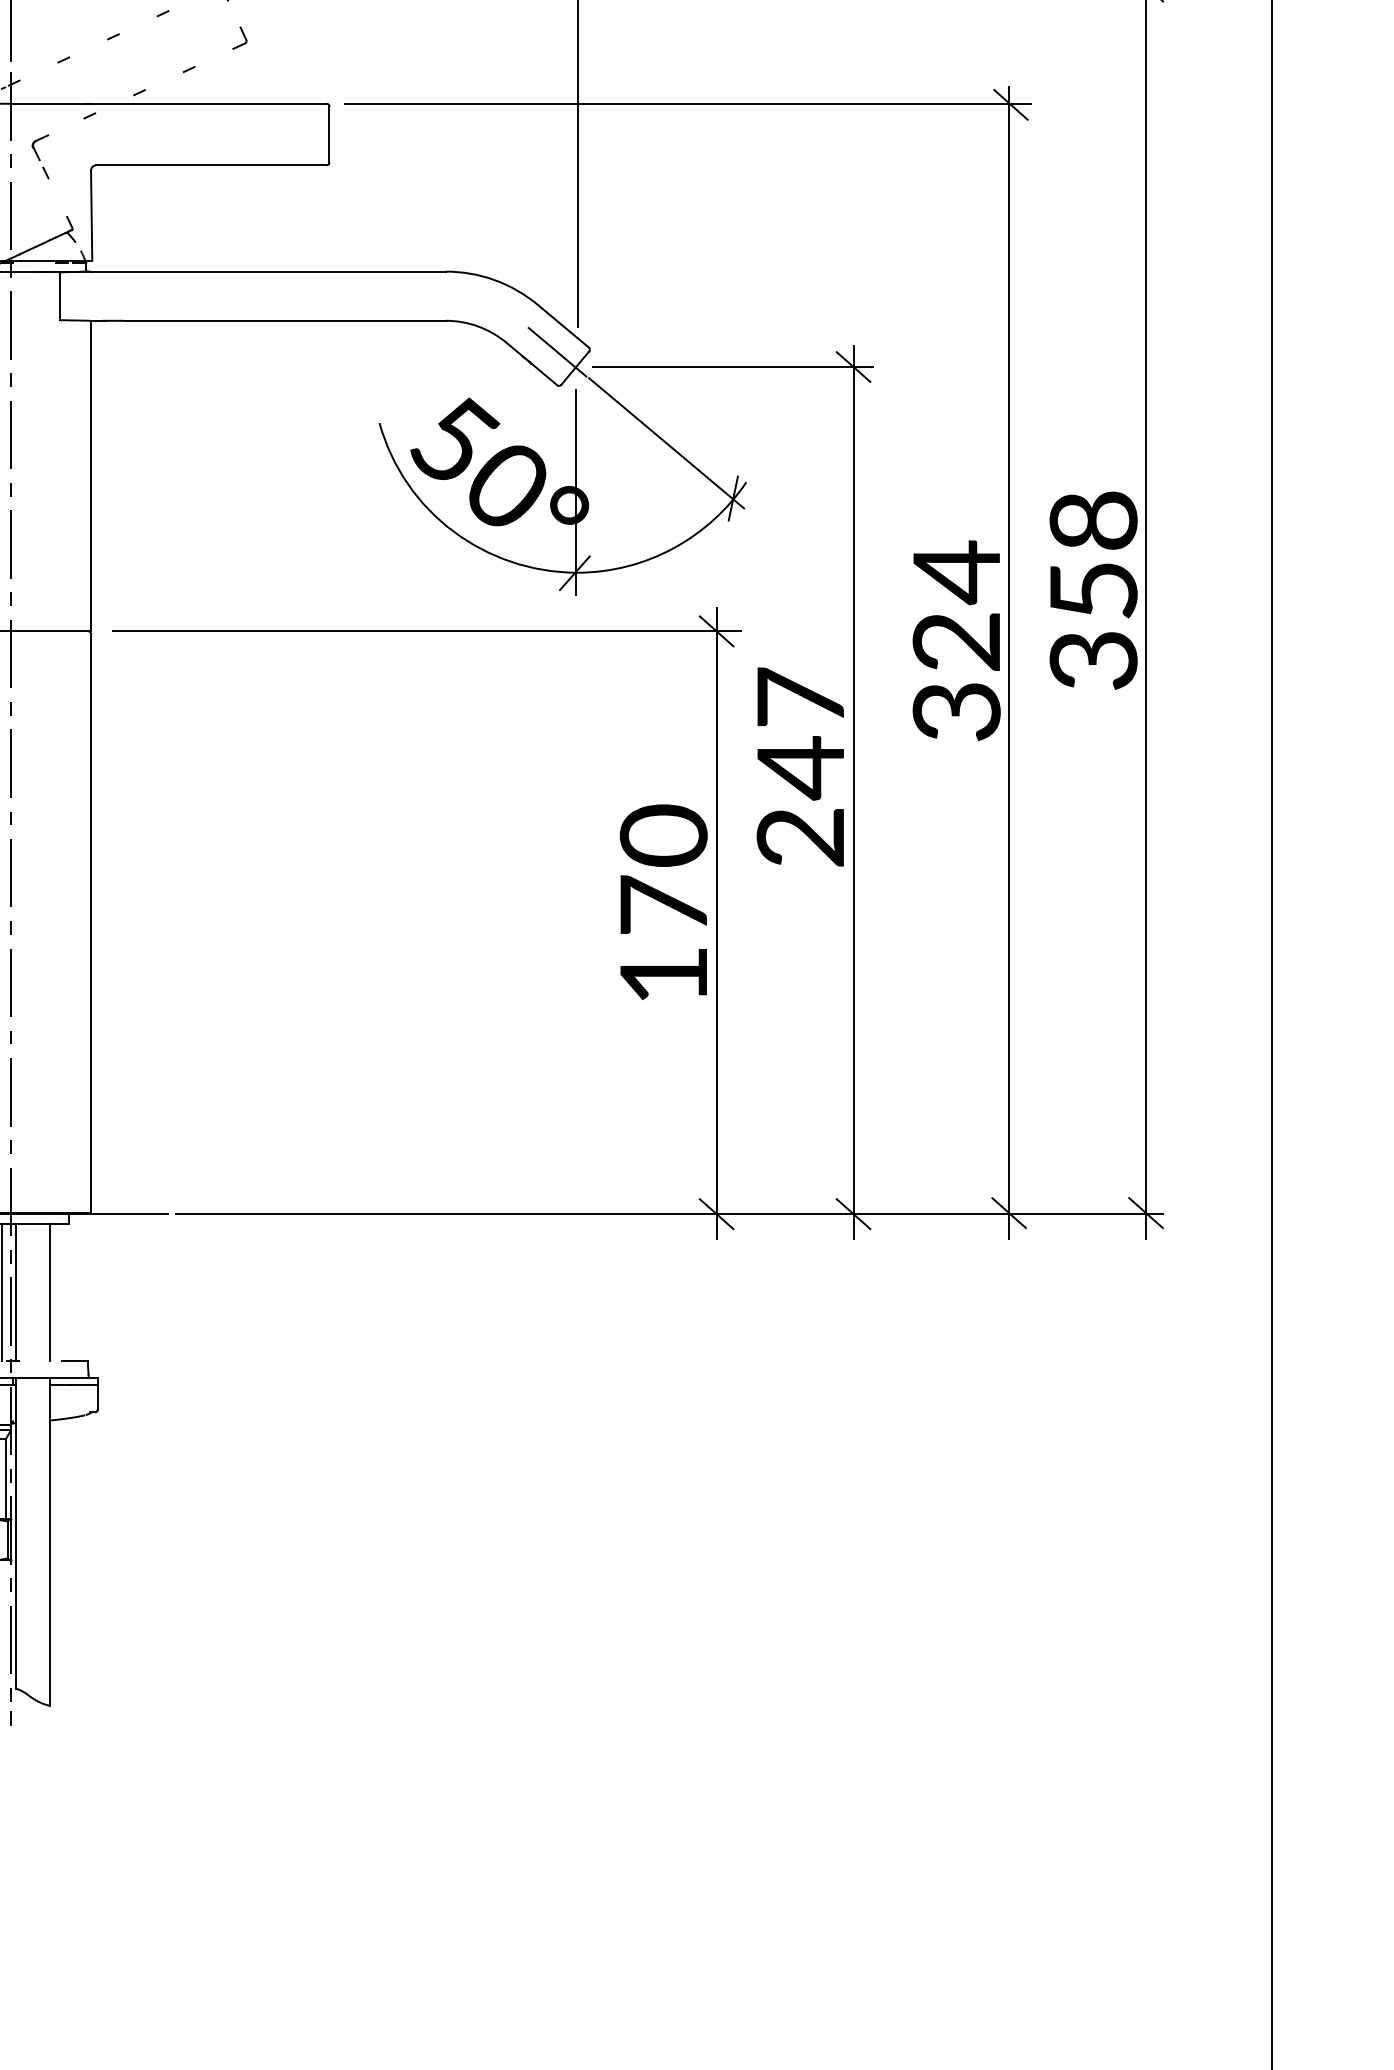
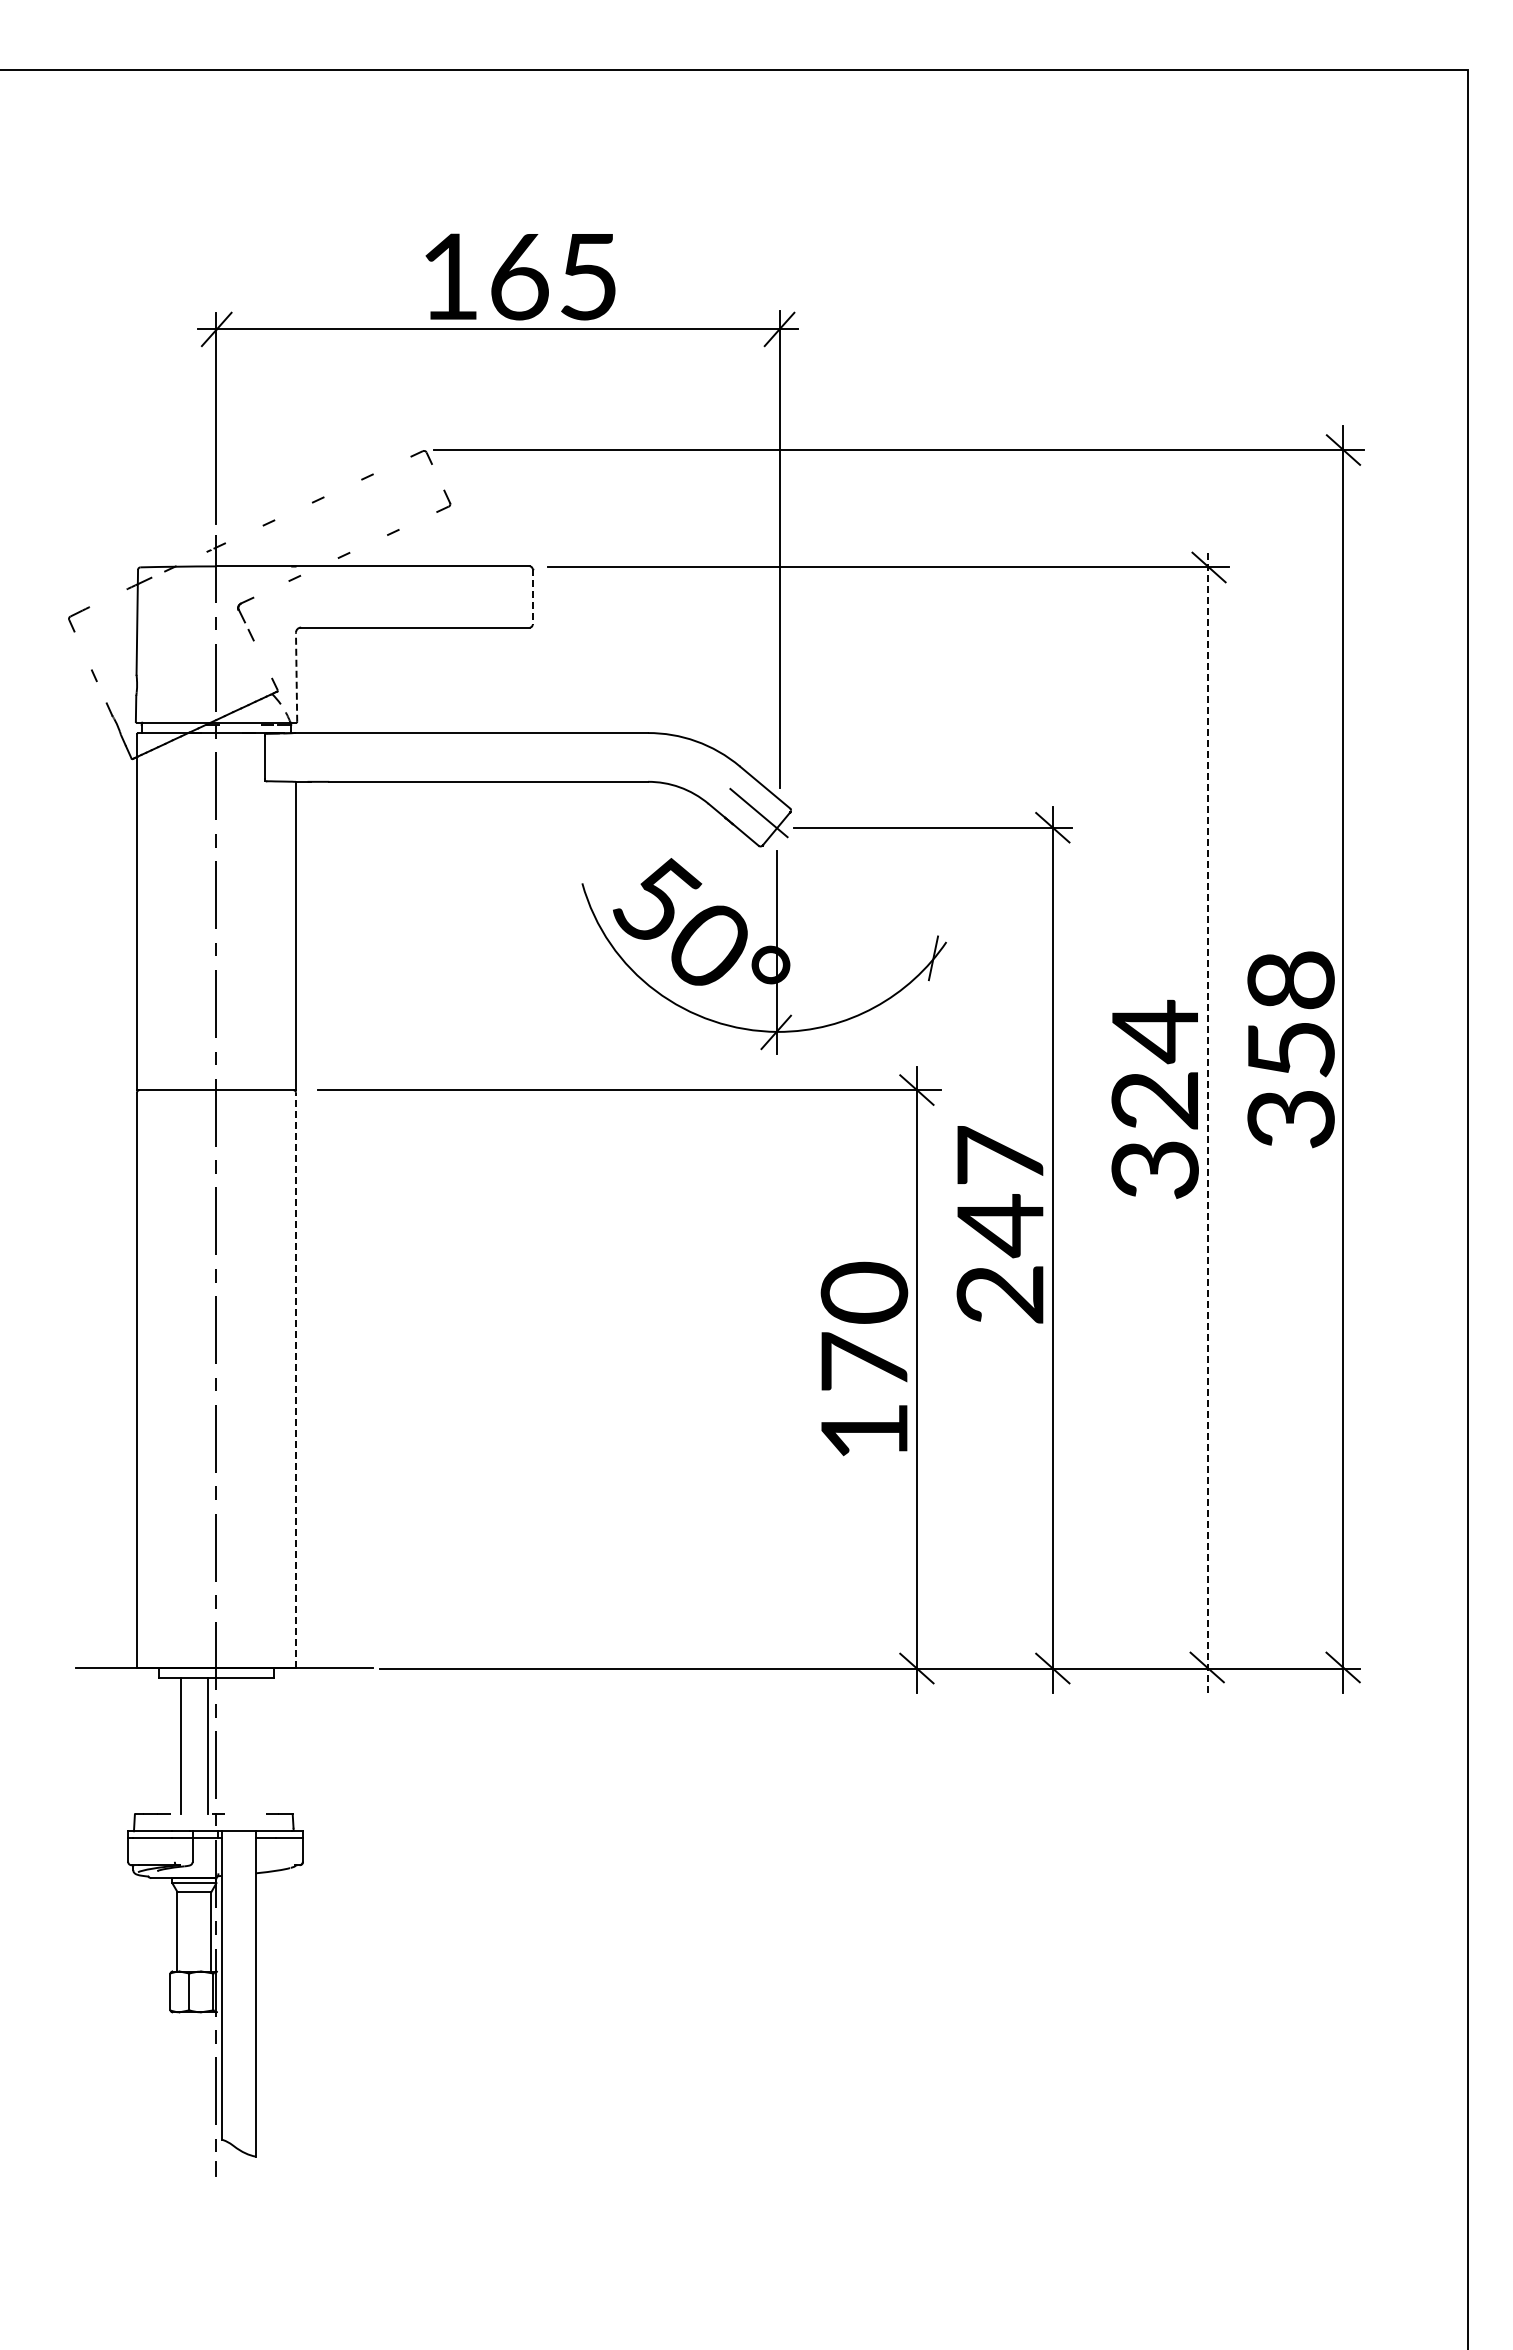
line: (329, 135) -> (532, 597), solid -> dashed
line: (91, 215) -> (296, 677), solid -> dashed
line: (666, 443) -> (867, 903), removed
line: (1009, 662) -> (1207, 1120), solid -> dashed
line: (90, 922) -> (295, 1379), solid -> dashed
line: (16, 1291) -> (221, 1745), removed
line: (50, 1291) -> (255, 1745), removed

